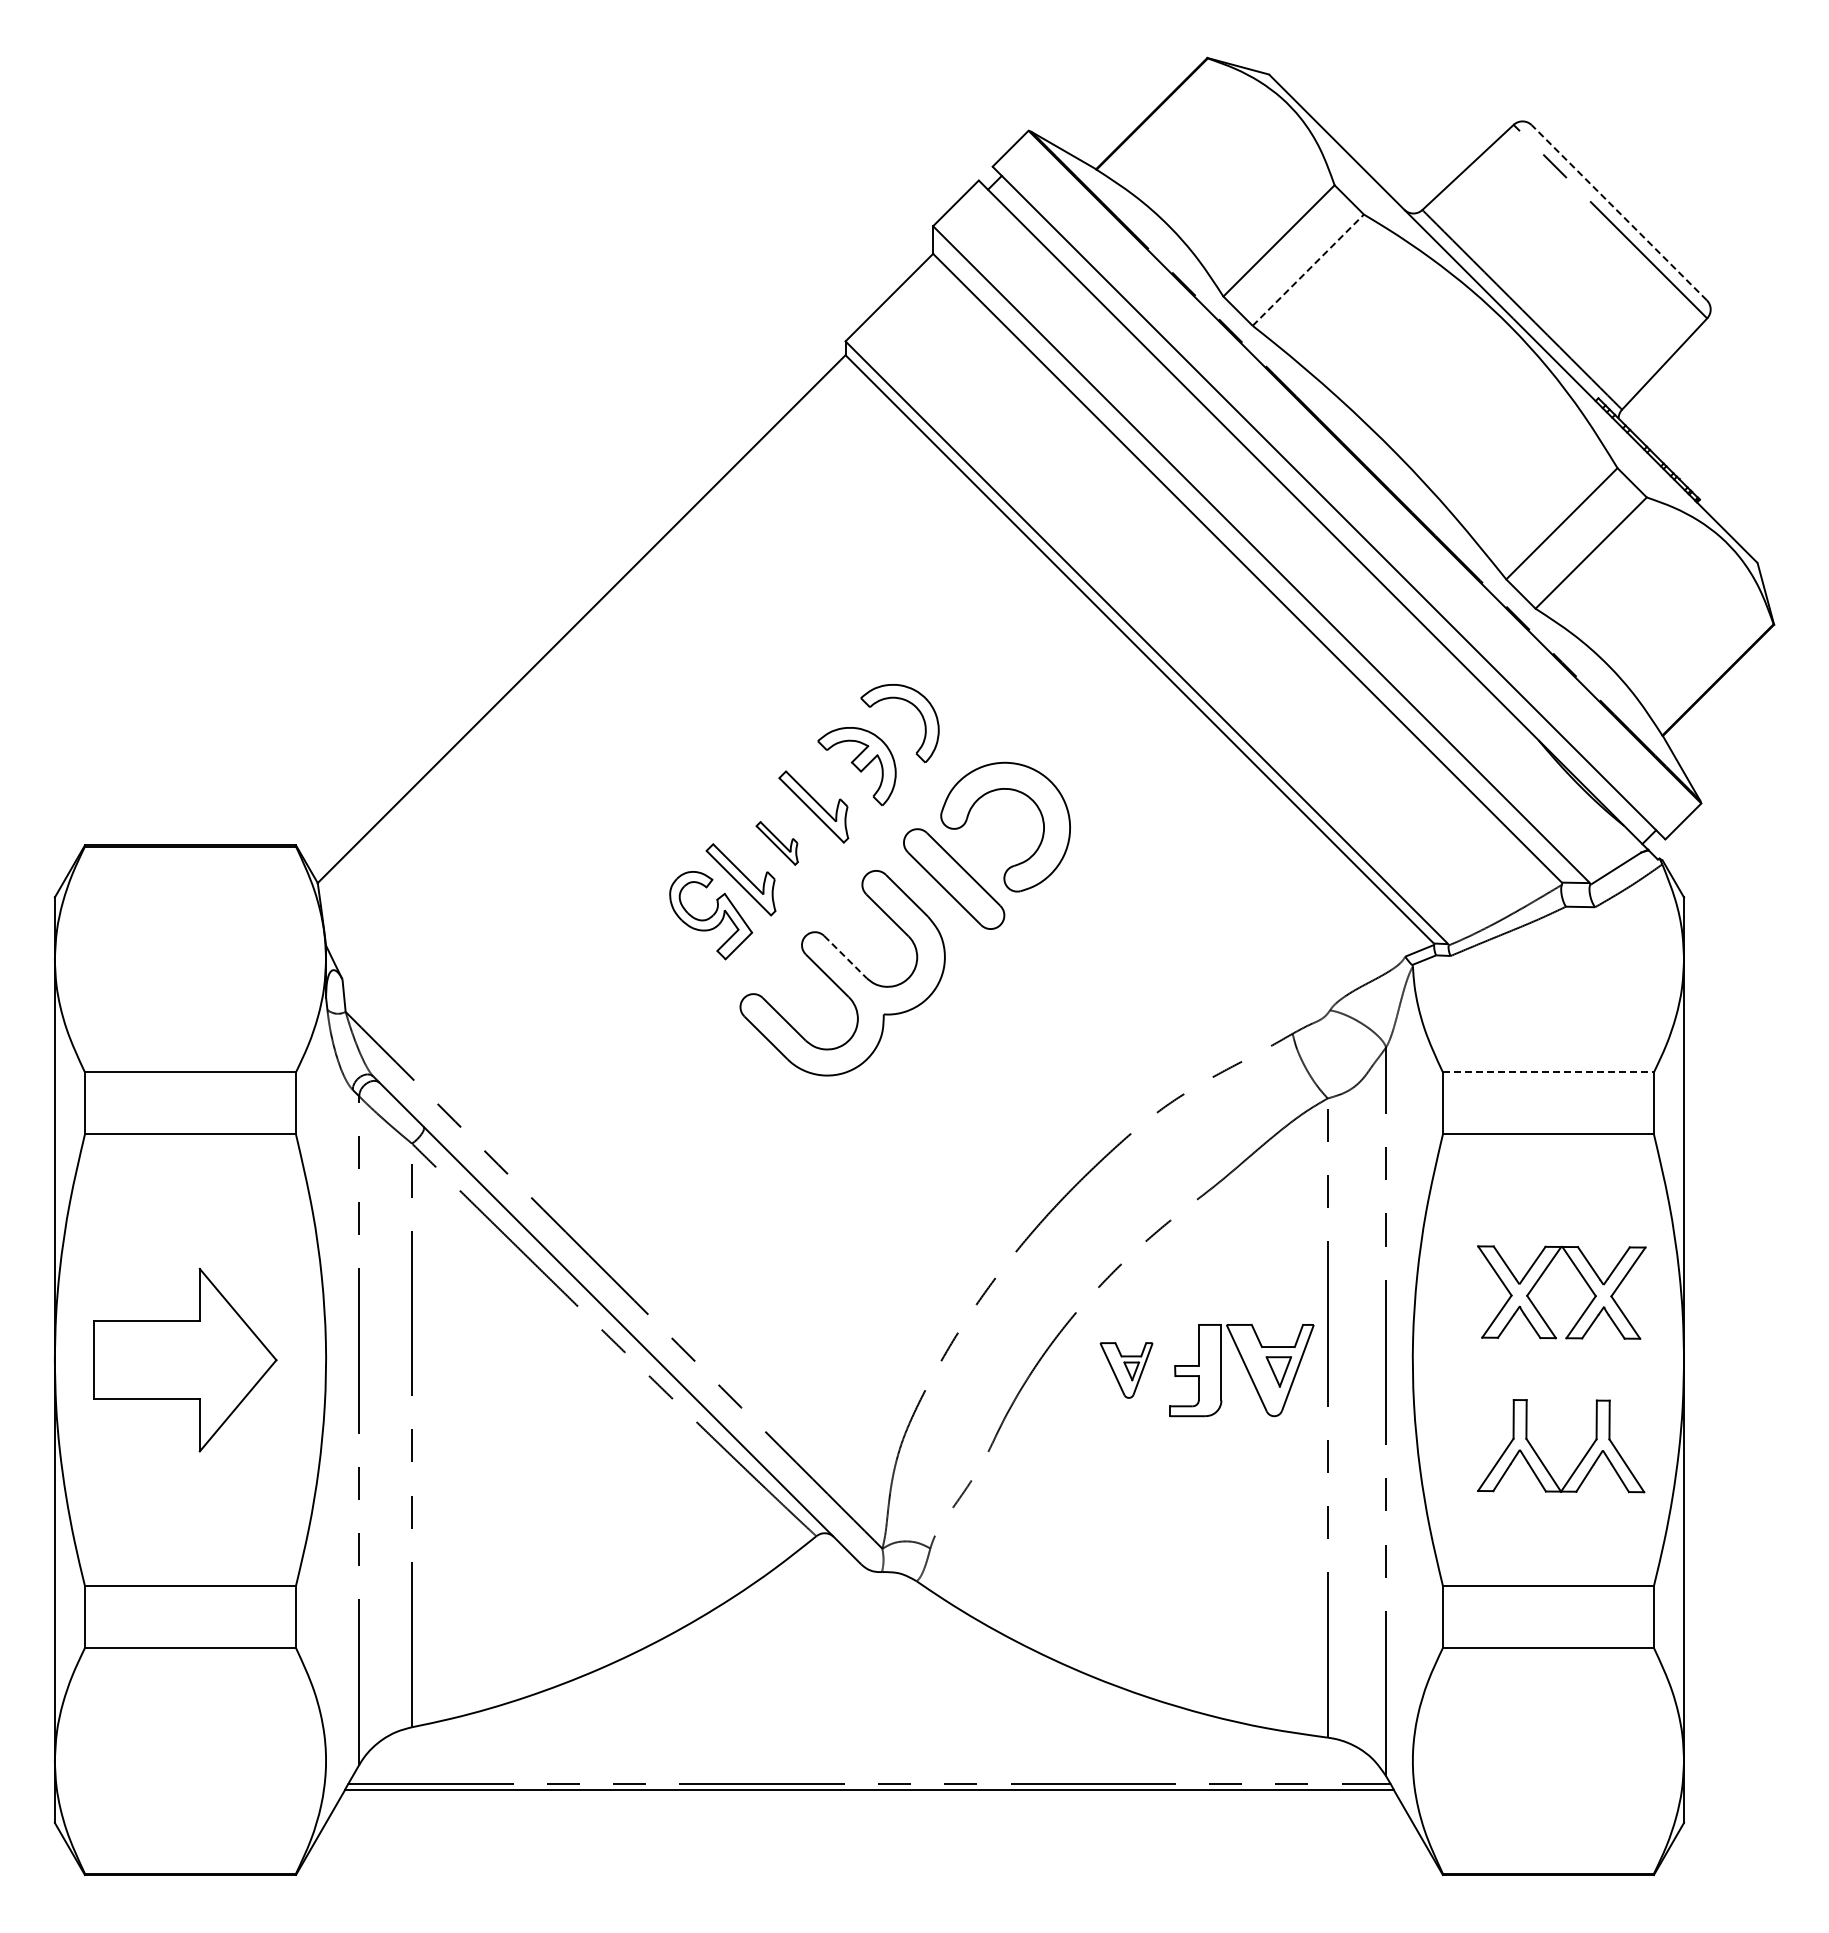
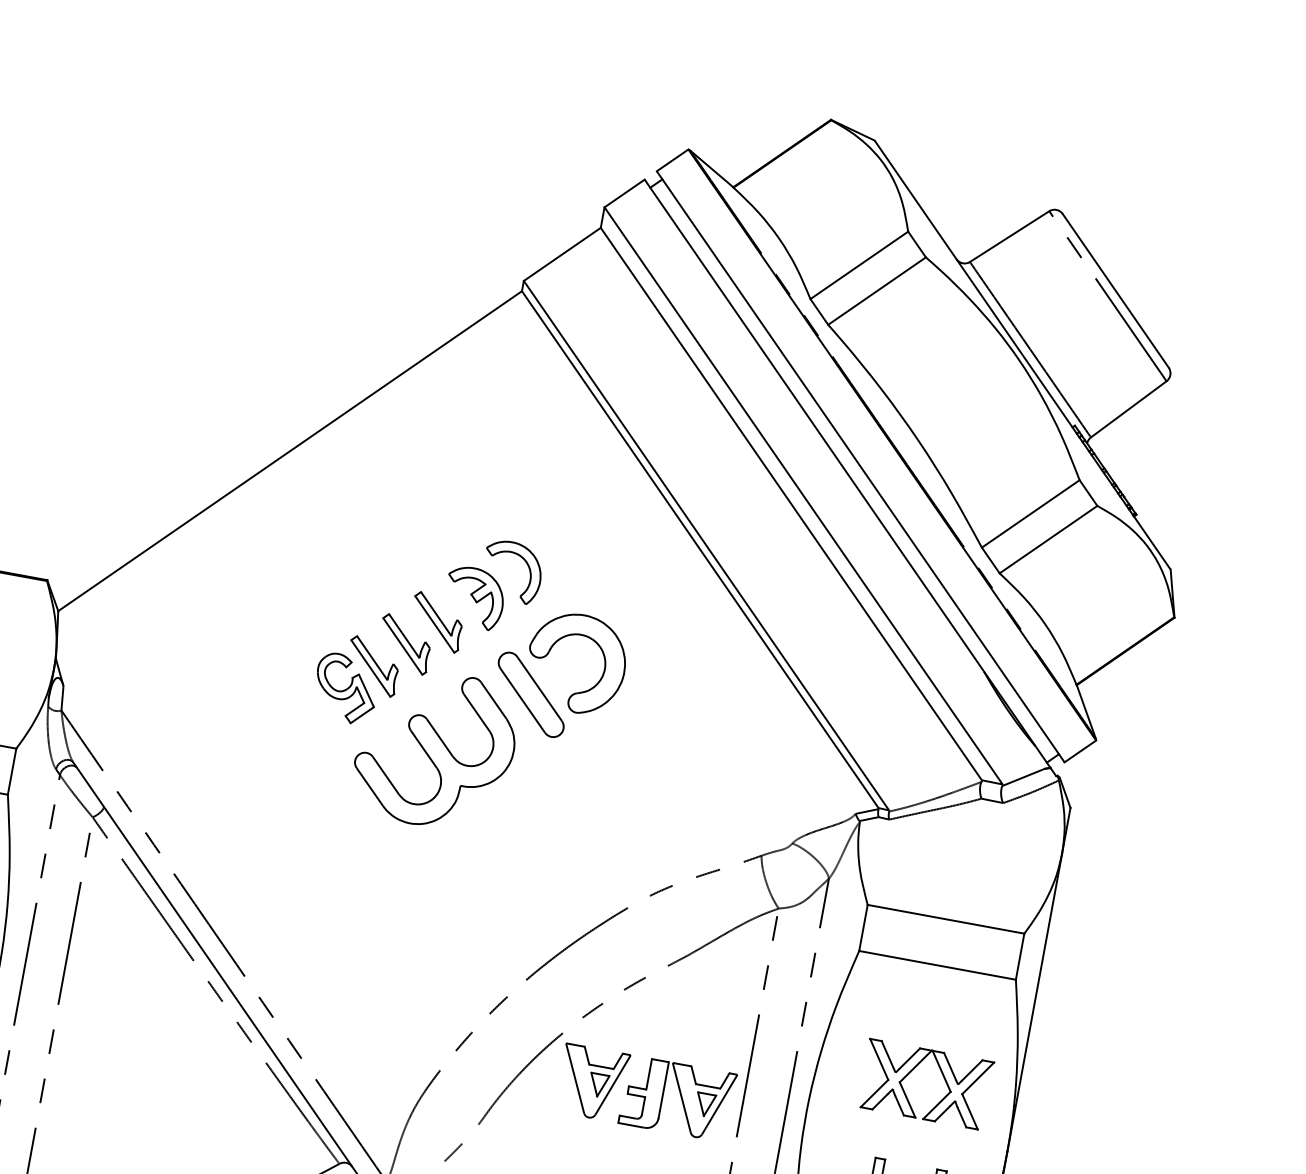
line: (1619, 212) -> (1115, 290), dashed -> solid
line: (1308, 270) -> (877, 291), dashed -> solid
part: (776, 843) -> (404, 644), size x1.67
line: (845, 957) -> (439, 738), dashed -> solid
line: (1548, 1072) -> (946, 919), dashed -> solid
part: (1126, 1370) -> (592, 1083), size x1.67

